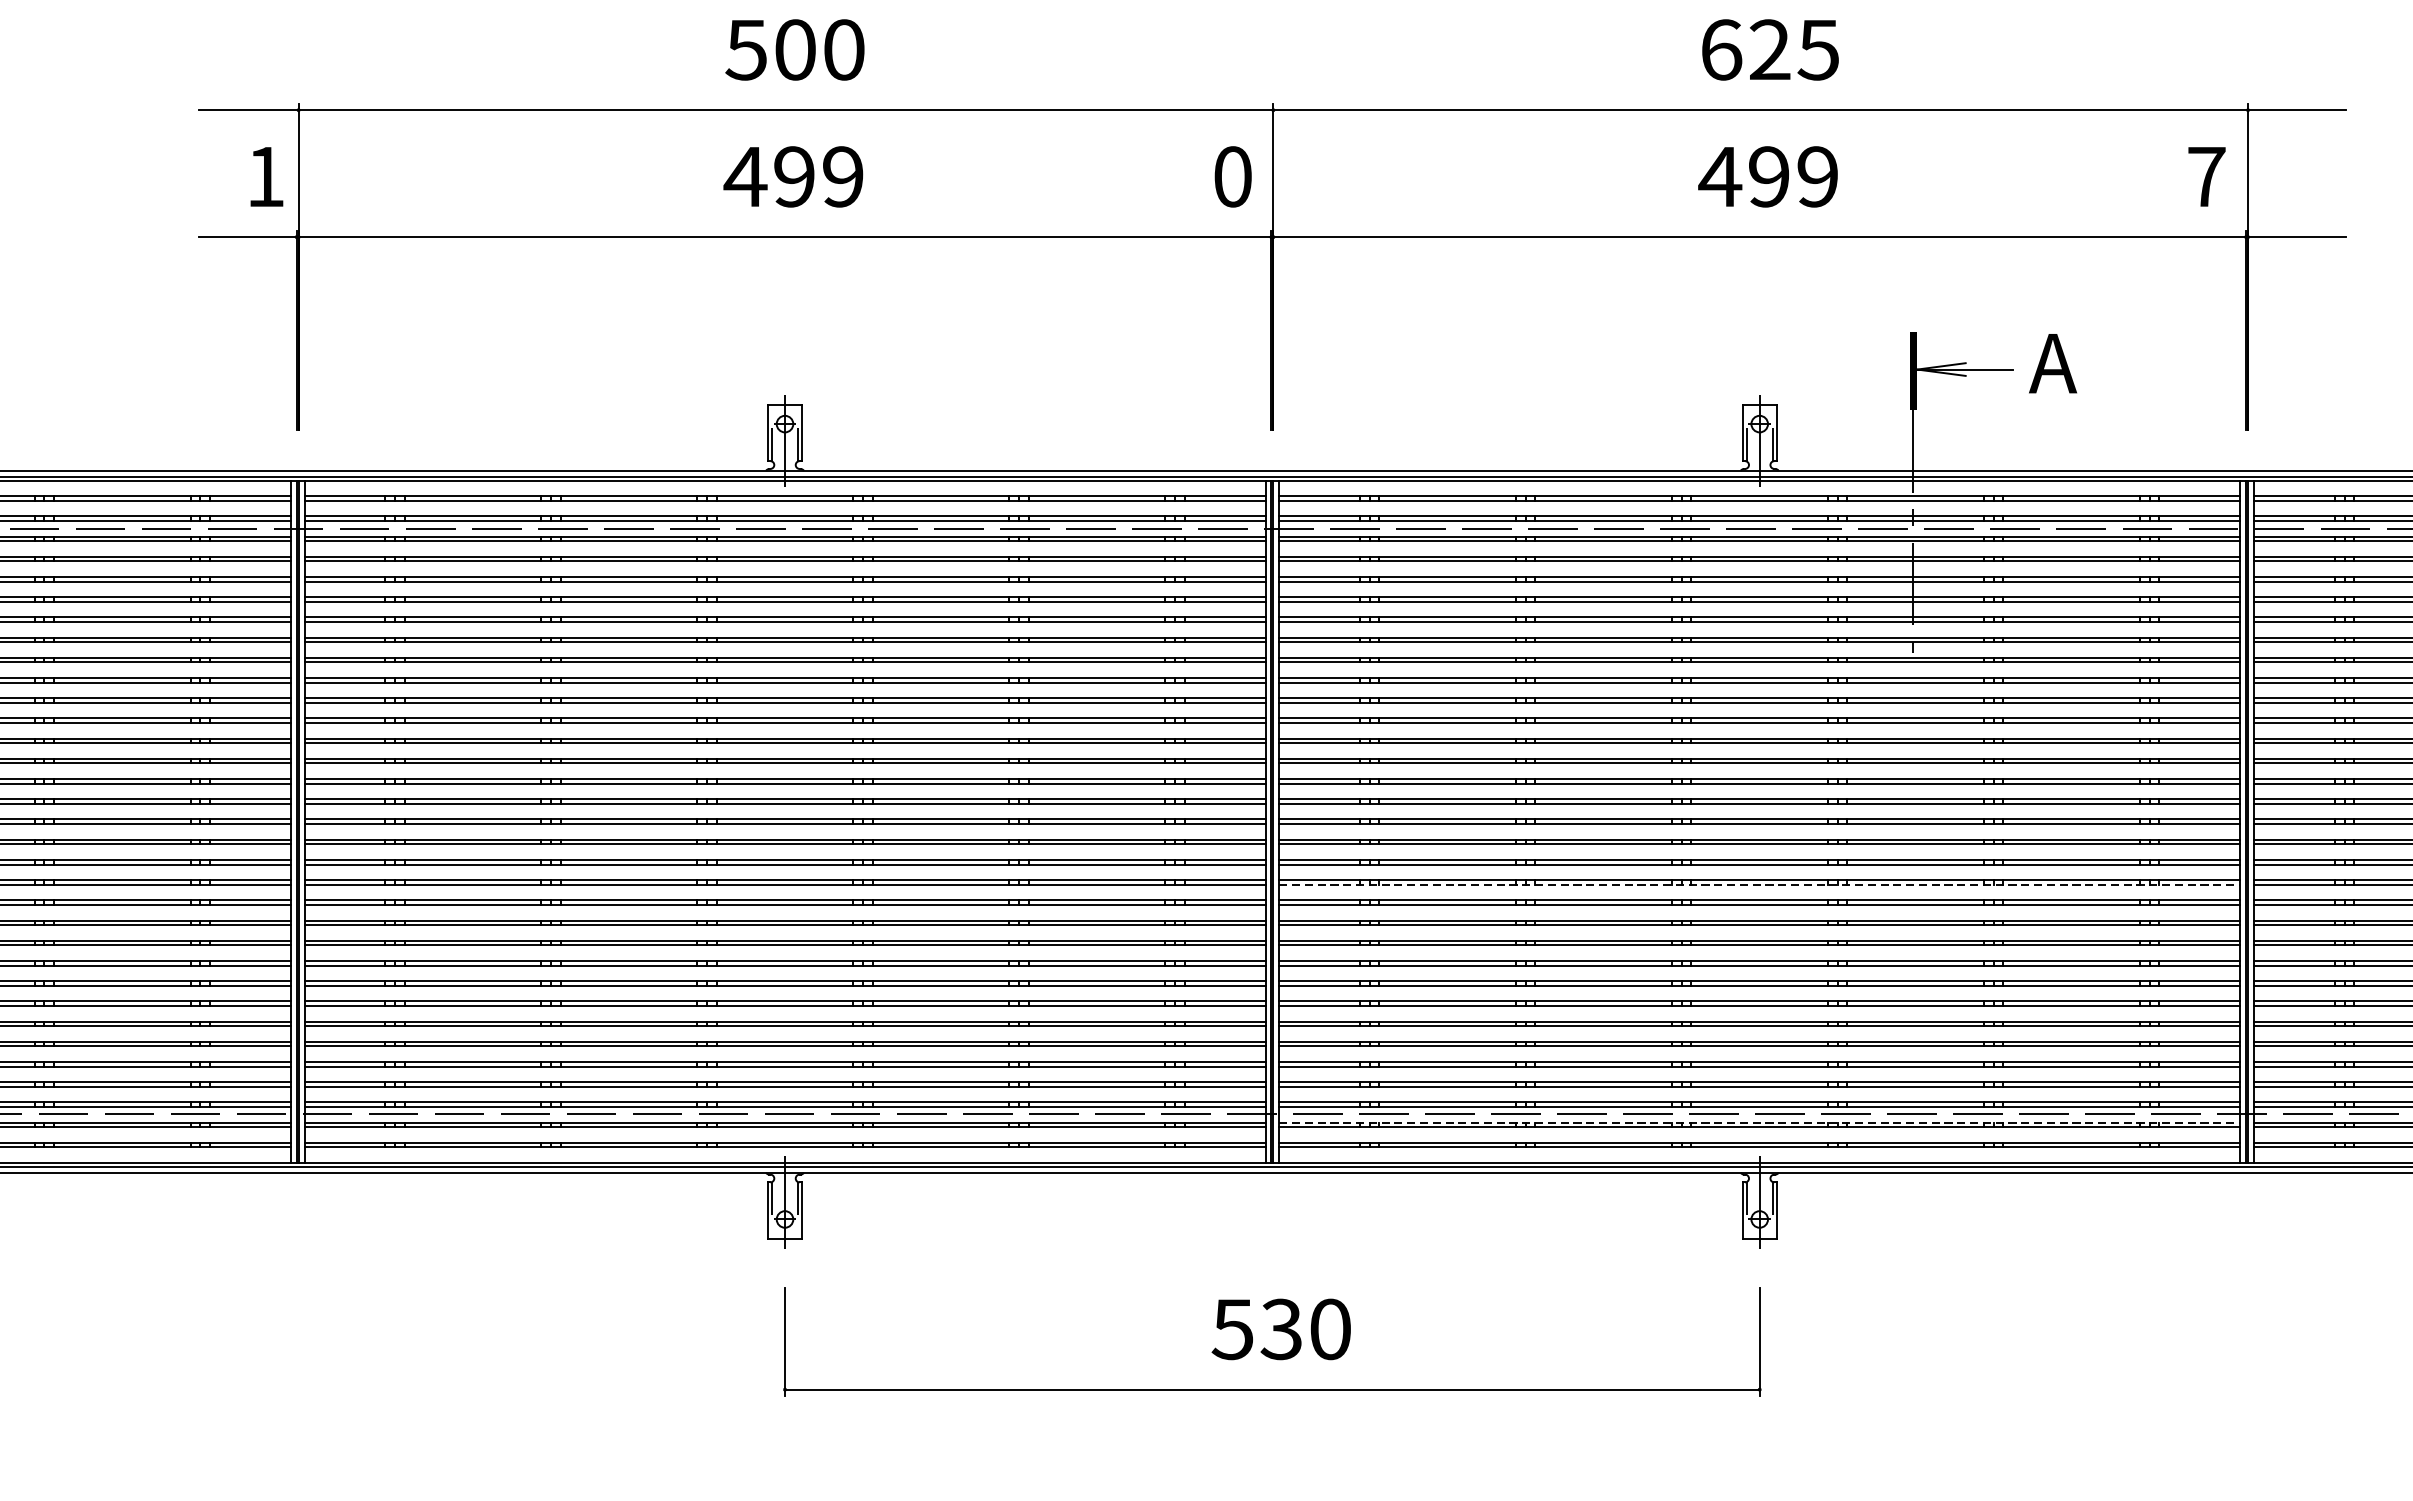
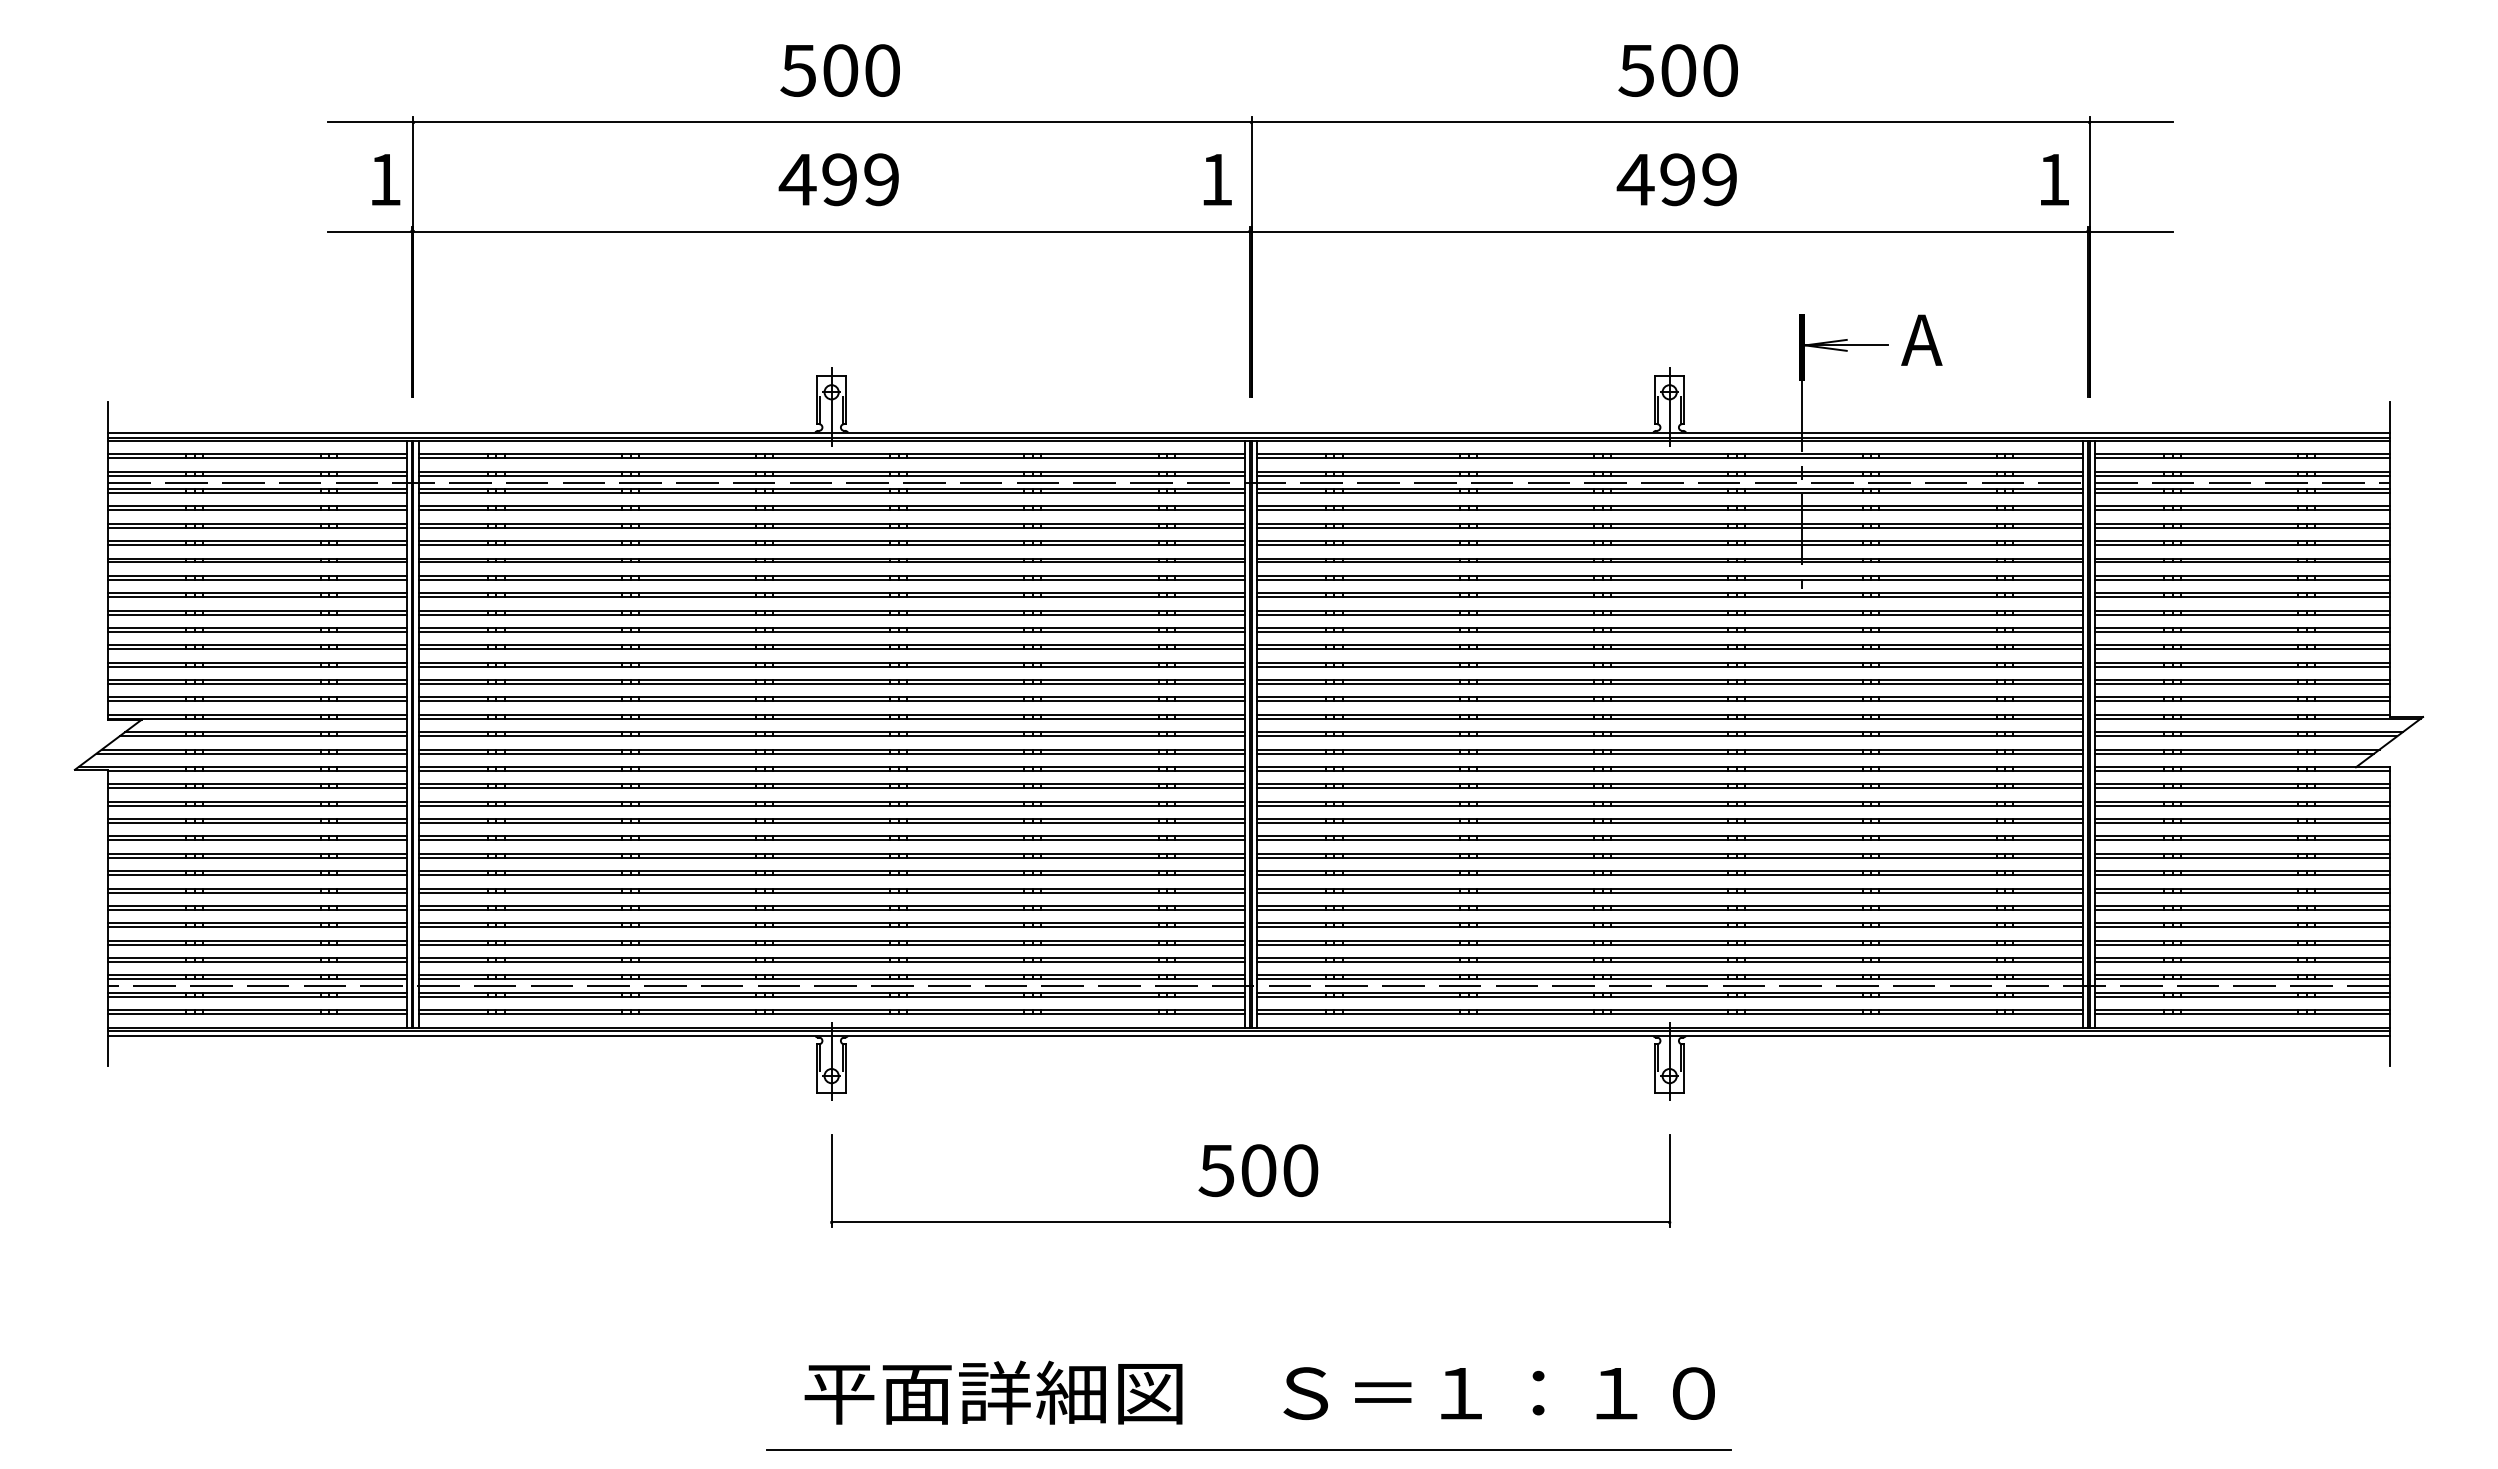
text: (1768, 49) -> (1677, 70), 625 -> 500
text: (1232, 176) -> (1216, 179), 0 -> 1
text: (2207, 176) -> (2054, 179), 7 -> 1
line: (1760, 884) -> (1670, 788), dashed -> solid
line: (1760, 1122) -> (1670, 992), dashed -> solid
text: (1281, 1329) -> (1258, 1170), 530 -> 500

